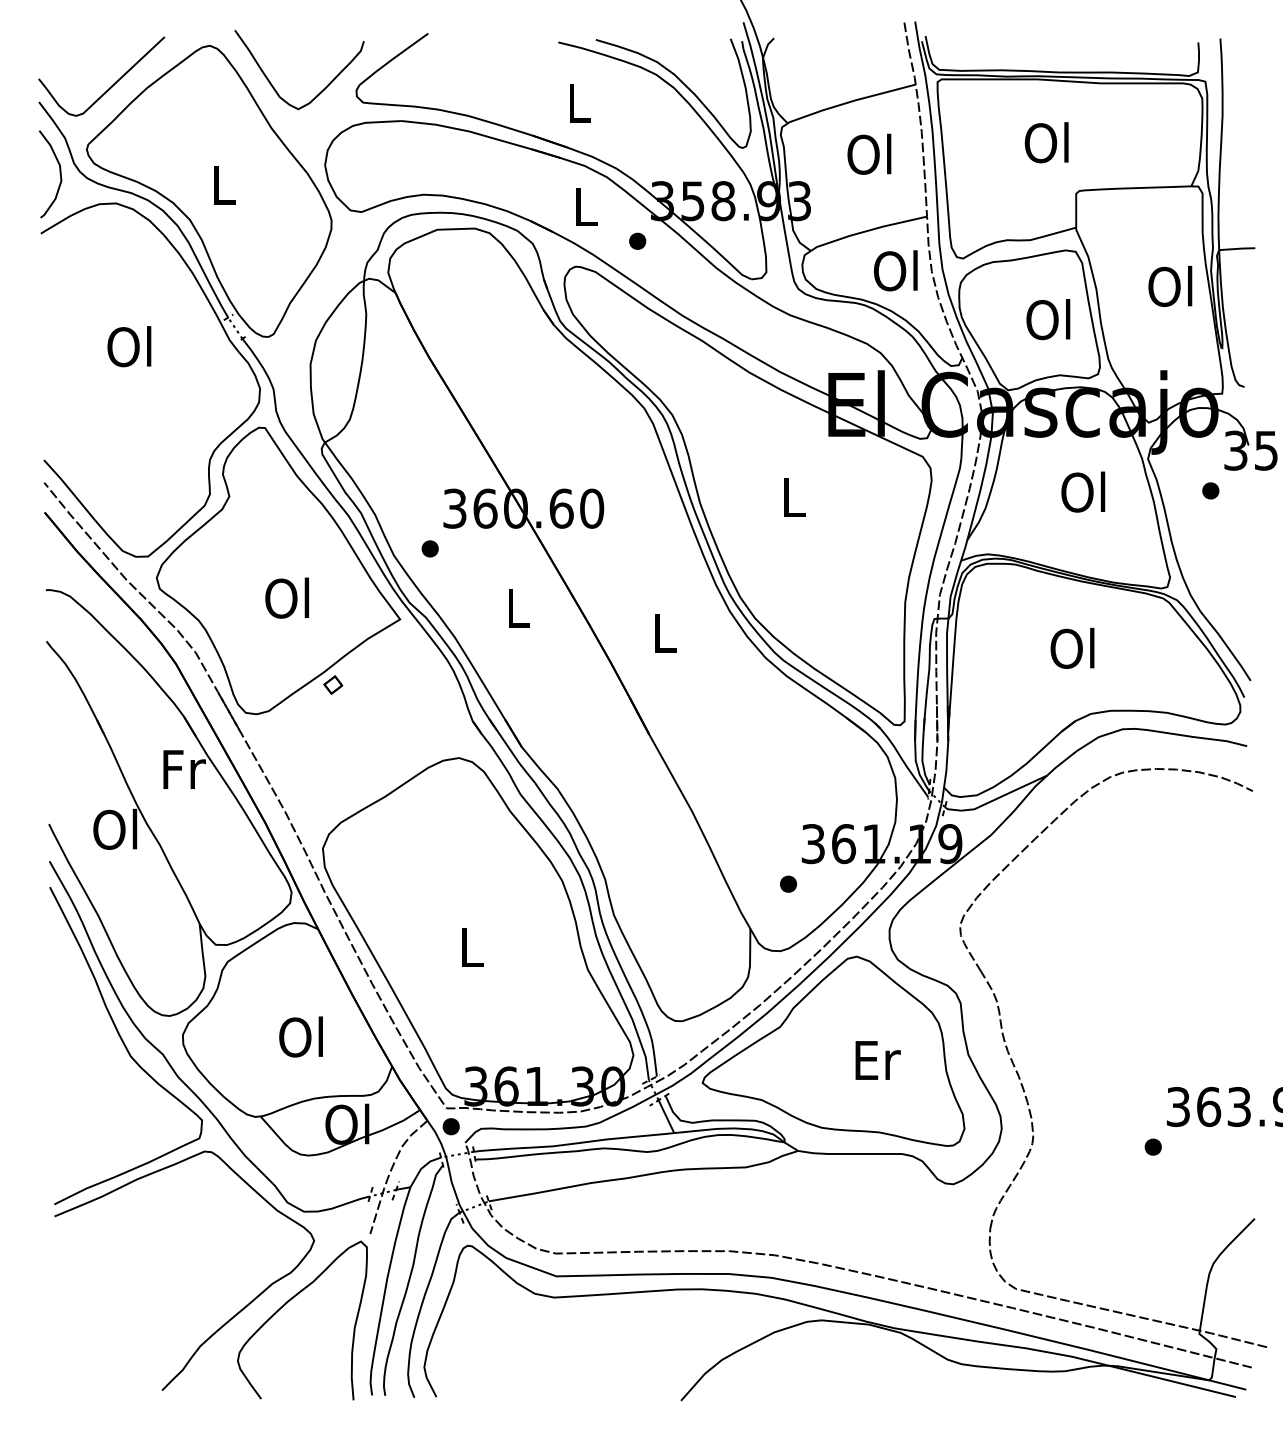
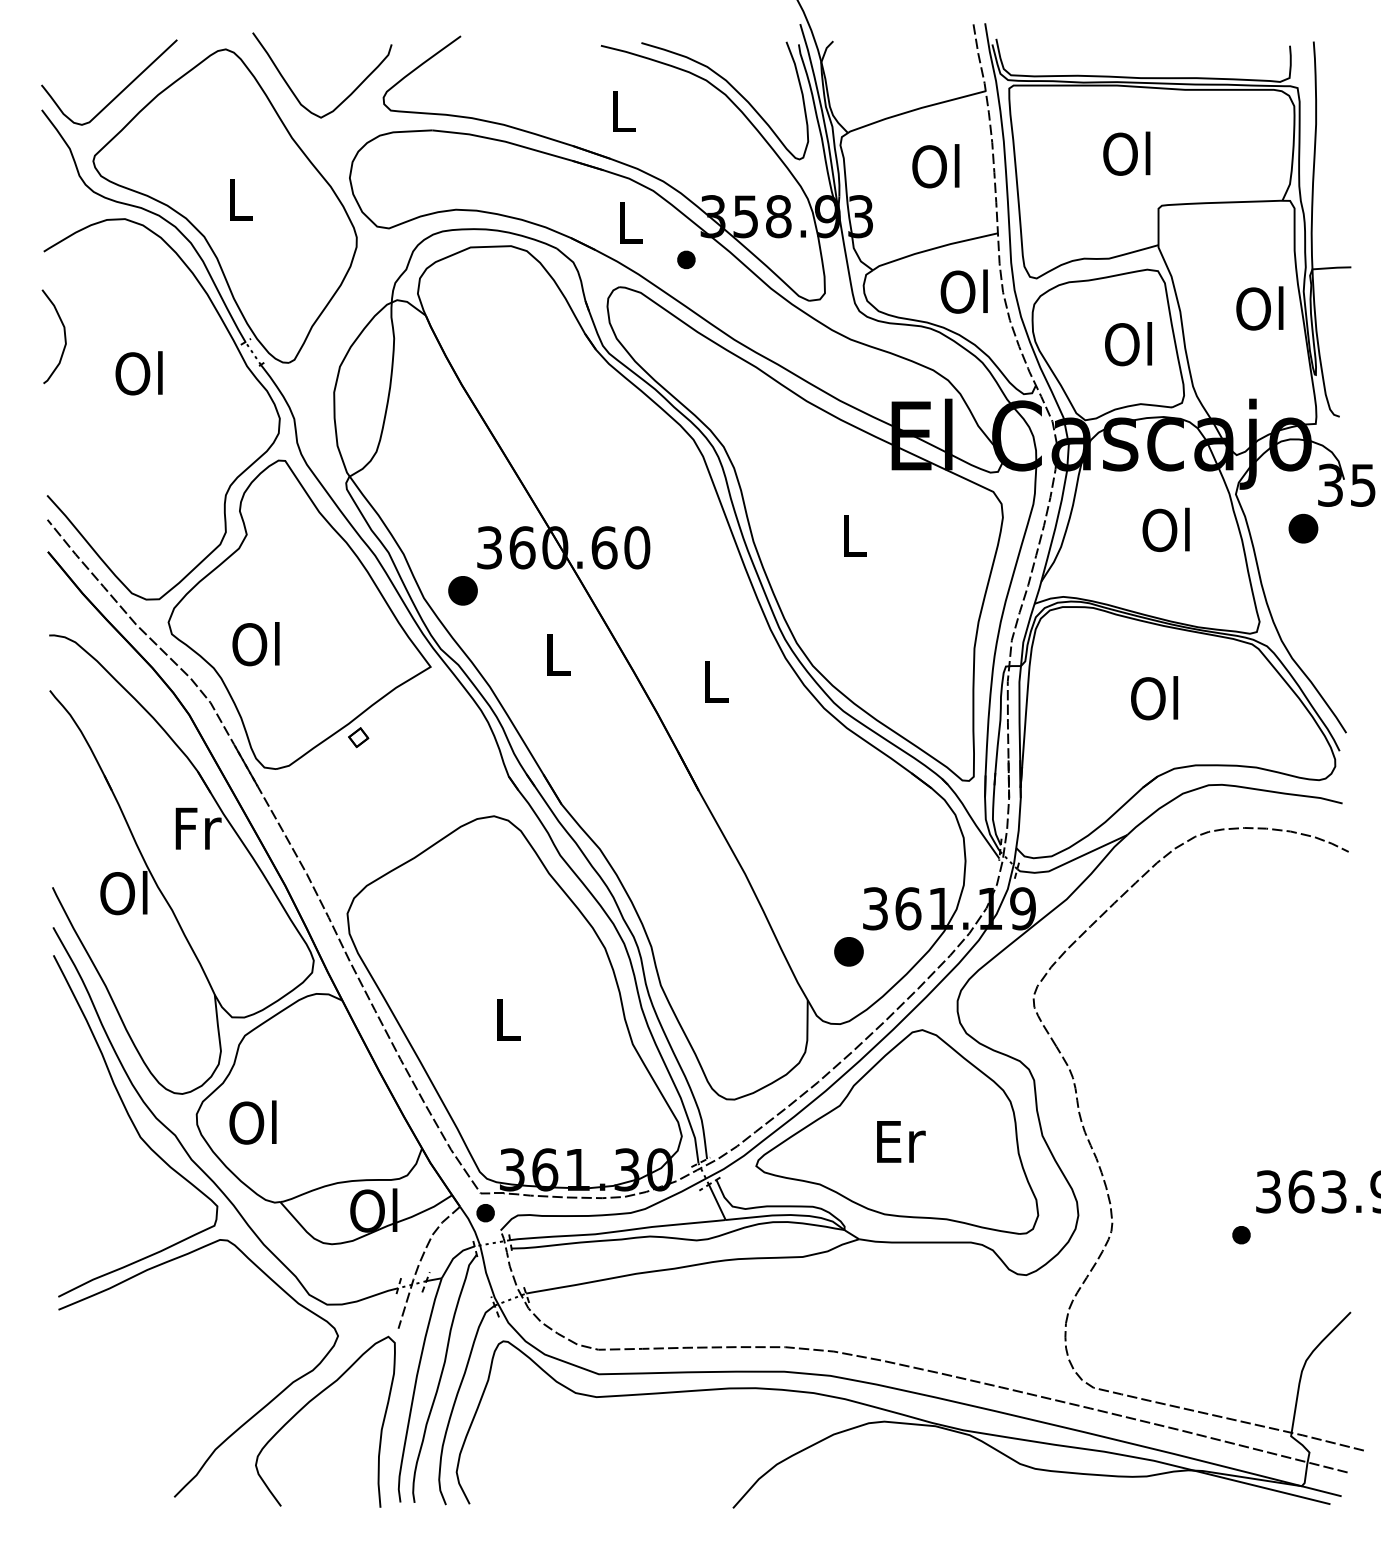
curve: (60, 174) -> (64, 336), moved
part: (1210, 490) -> (1303, 528), size x1.6
part: (429, 549) -> (462, 591), size x1.6
text: (286, 598) -> (255, 644), moved
part: (788, 884) -> (848, 952), size x1.6
text: (300, 1036) -> (252, 1122), moved
text: (878, 1060) -> (901, 1141), moved

